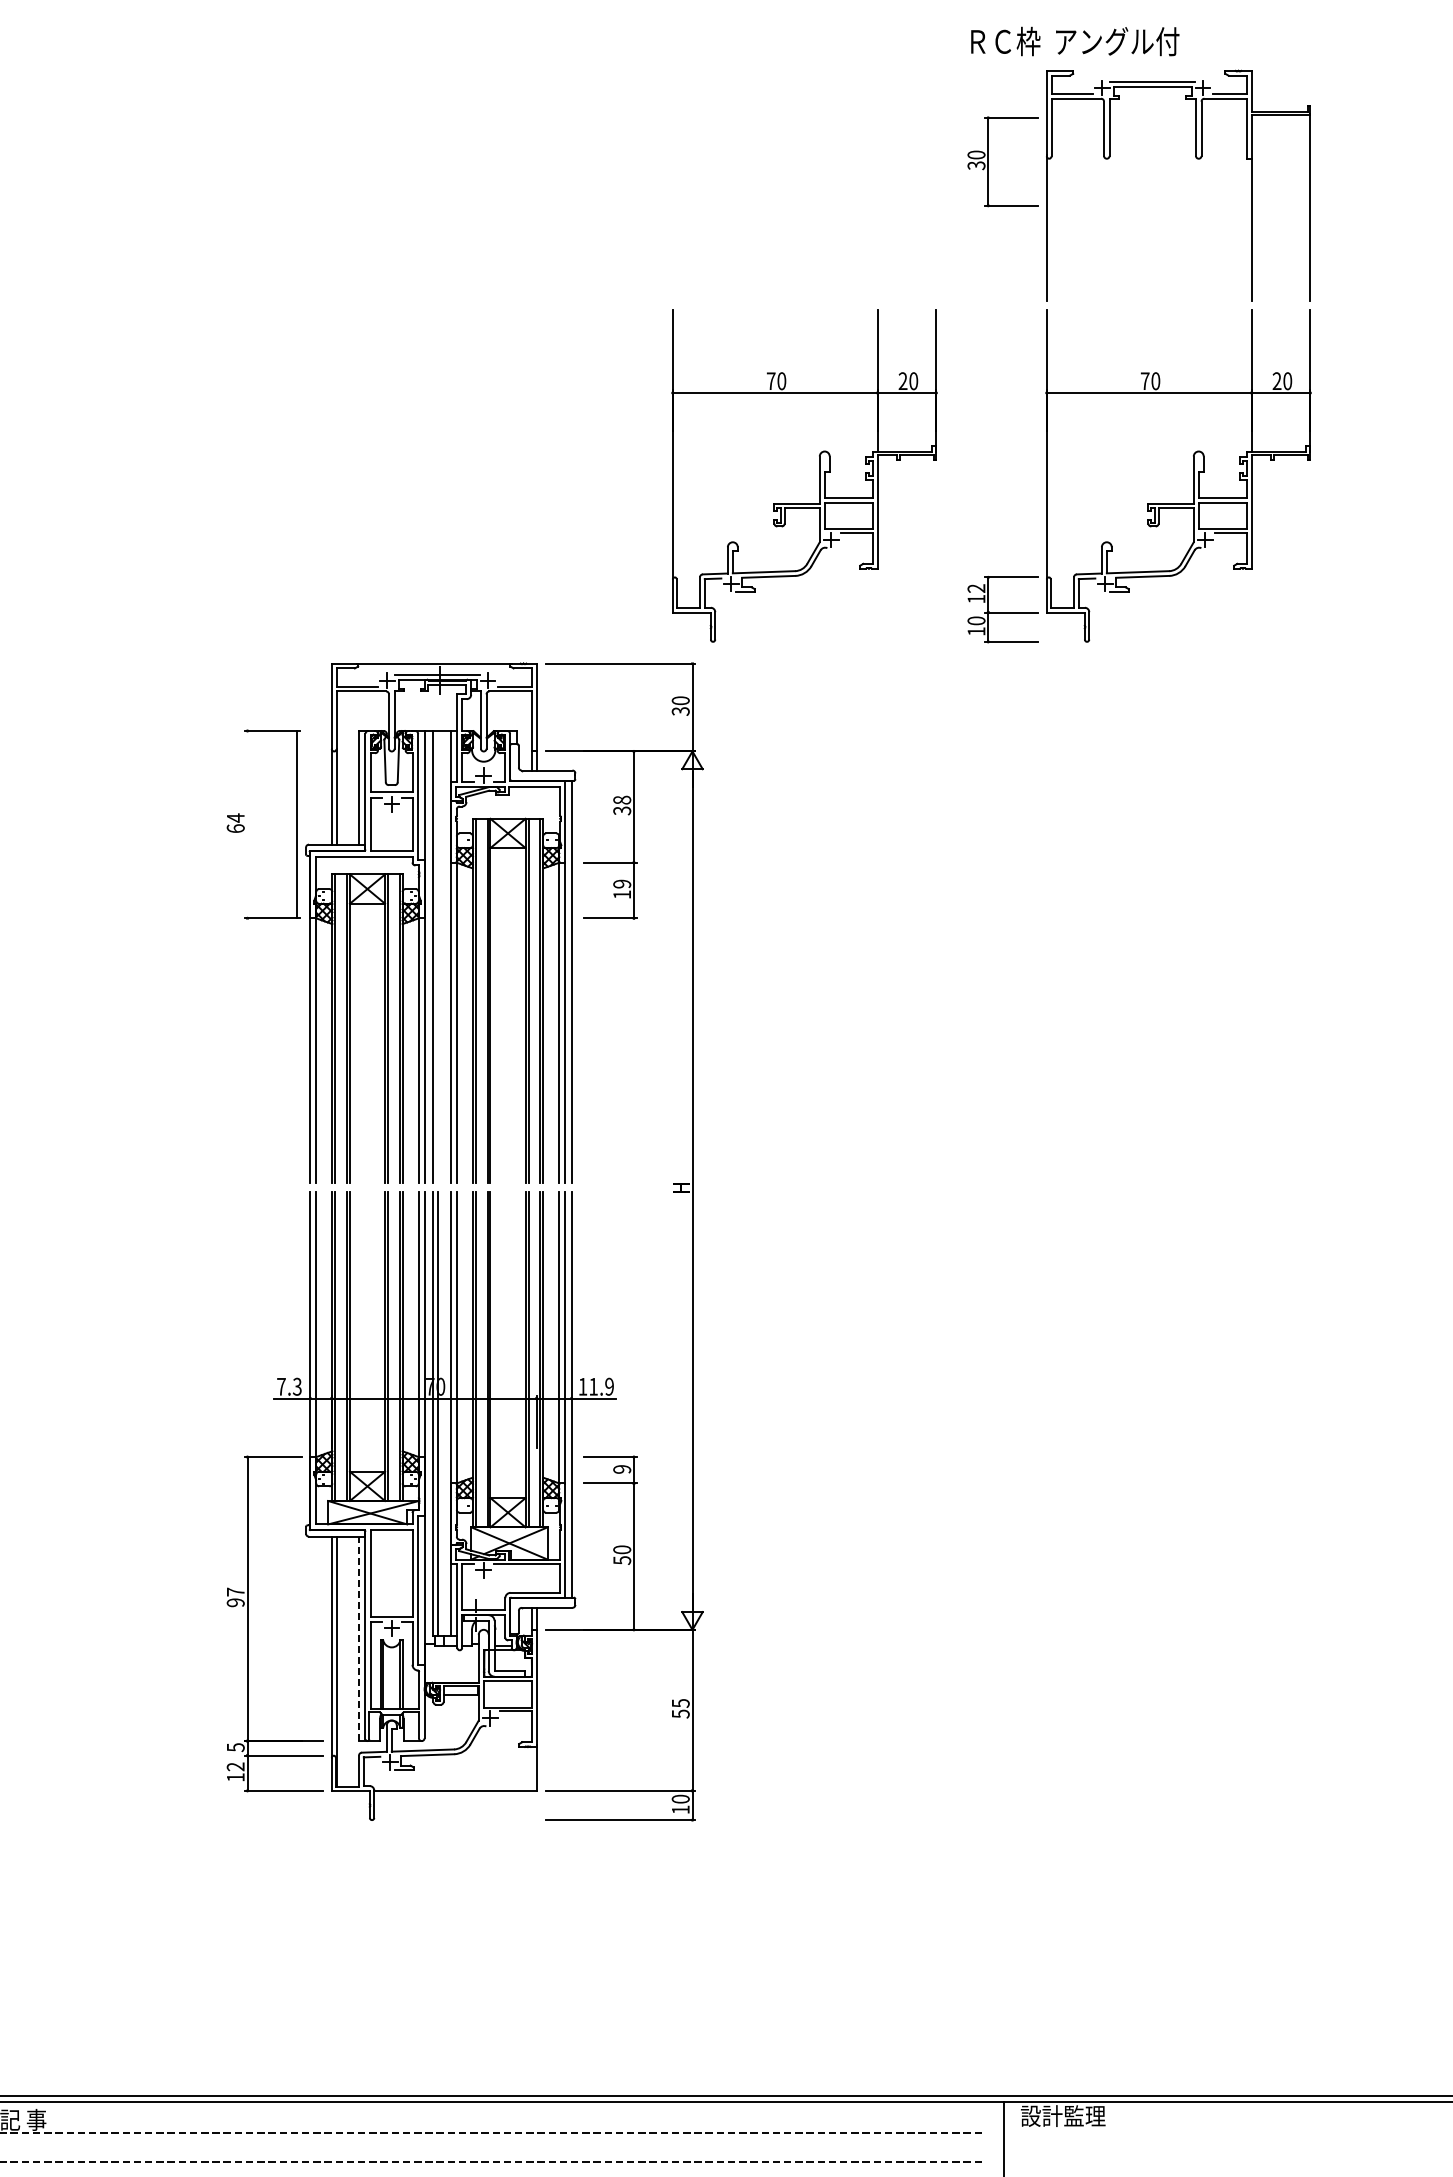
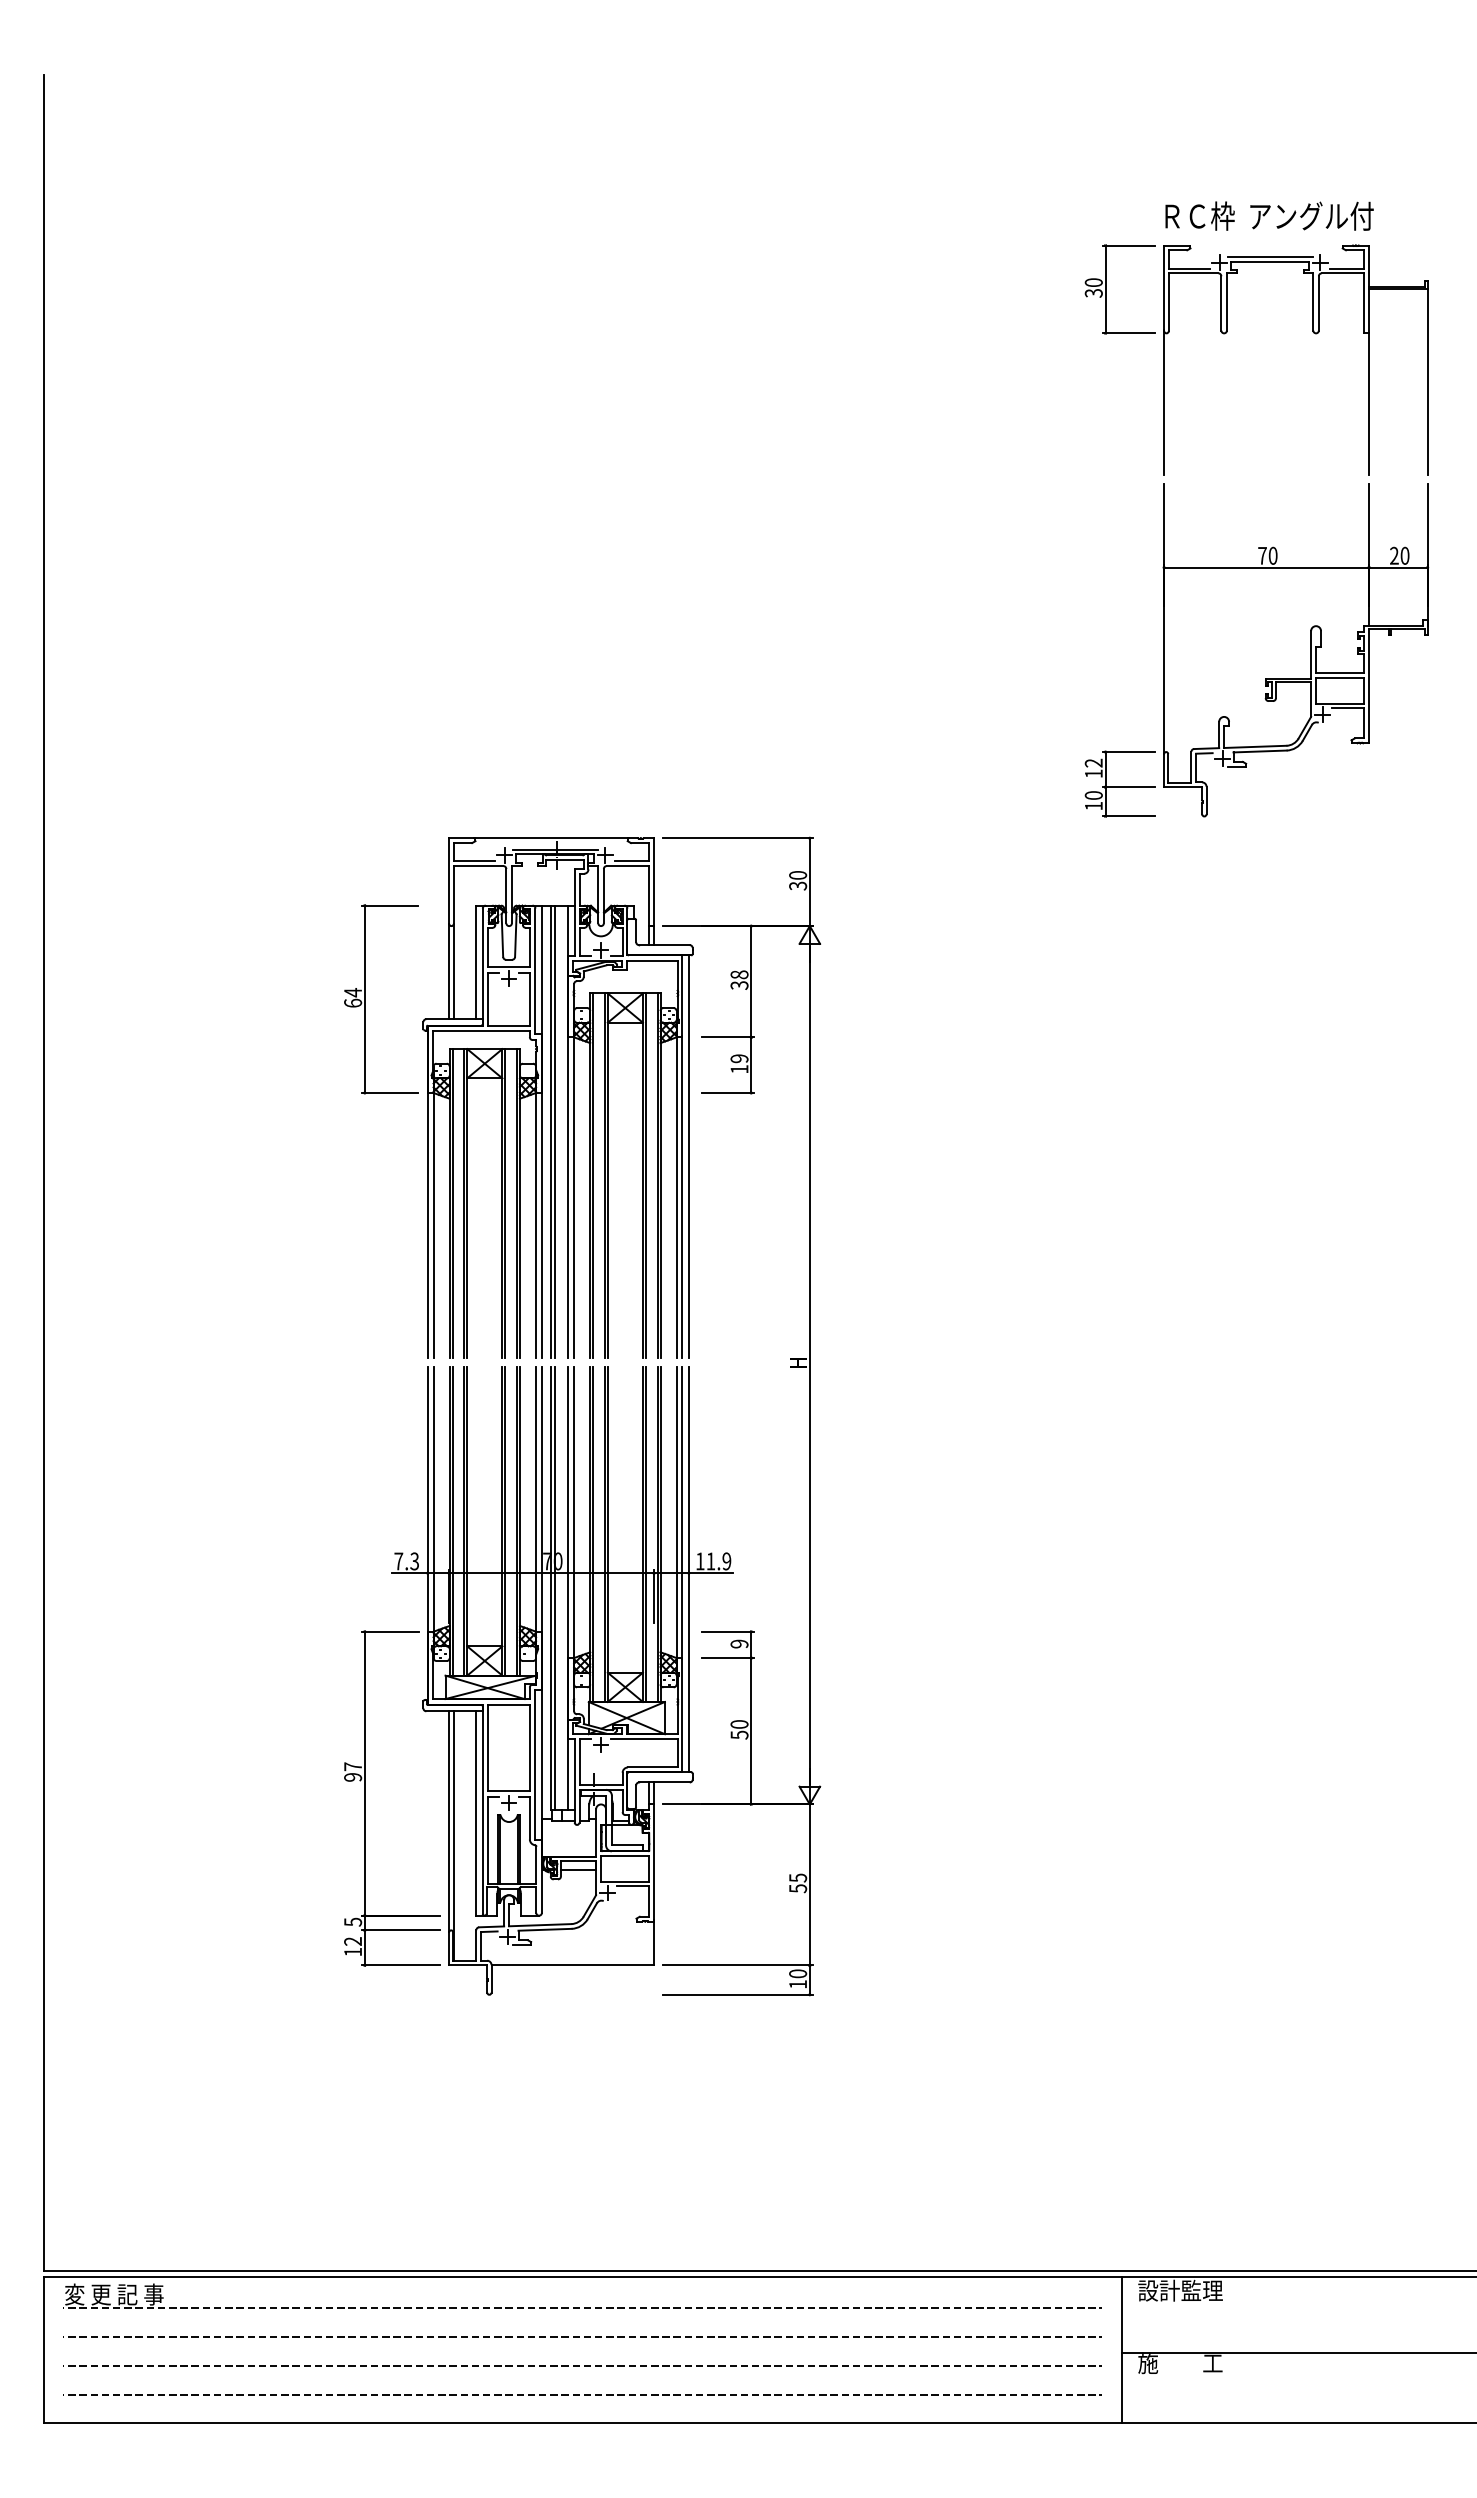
text: (1075, 40) -> (1269, 215), moved
part: (989, 161) -> (1106, 289), moved
part: (804, 475) -> (921, 650), removed
line: (296, 824) -> (364, 999), moved
line: (438, 956) -> (555, 1131), added
line: (359, 1638) -> (476, 1813), dashed -> solid

